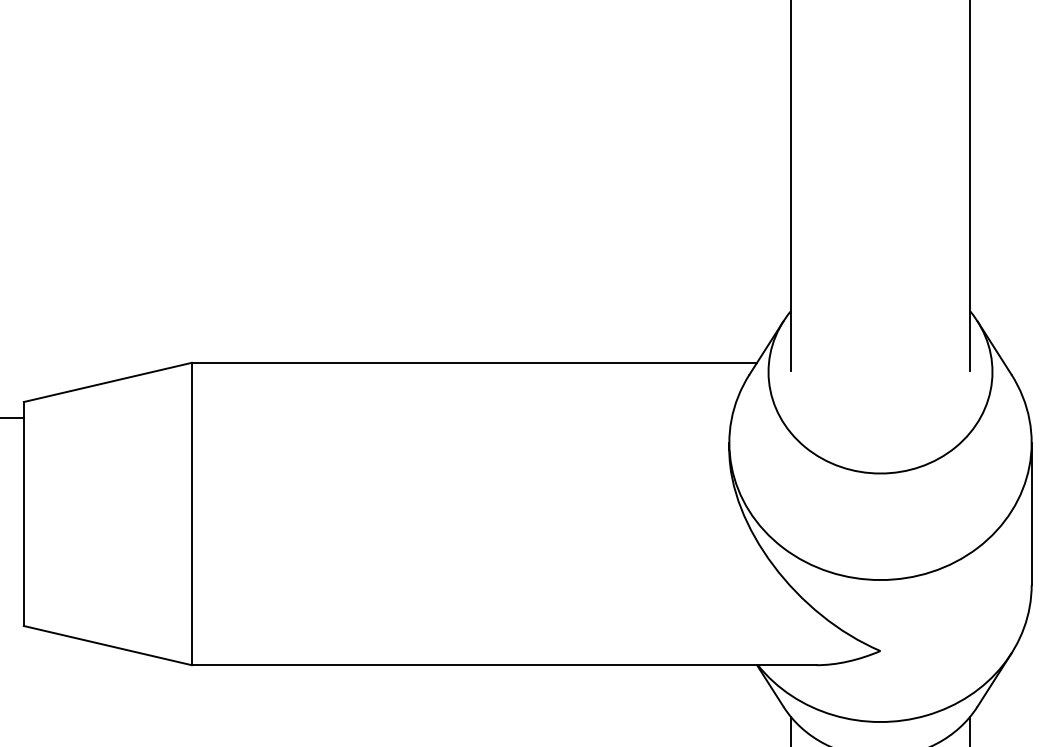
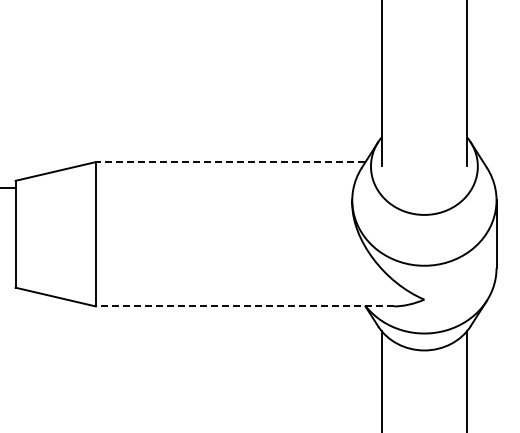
line: (474, 363) -> (230, 162), solid -> dashed
line: (503, 665) -> (244, 306), solid -> dashed

